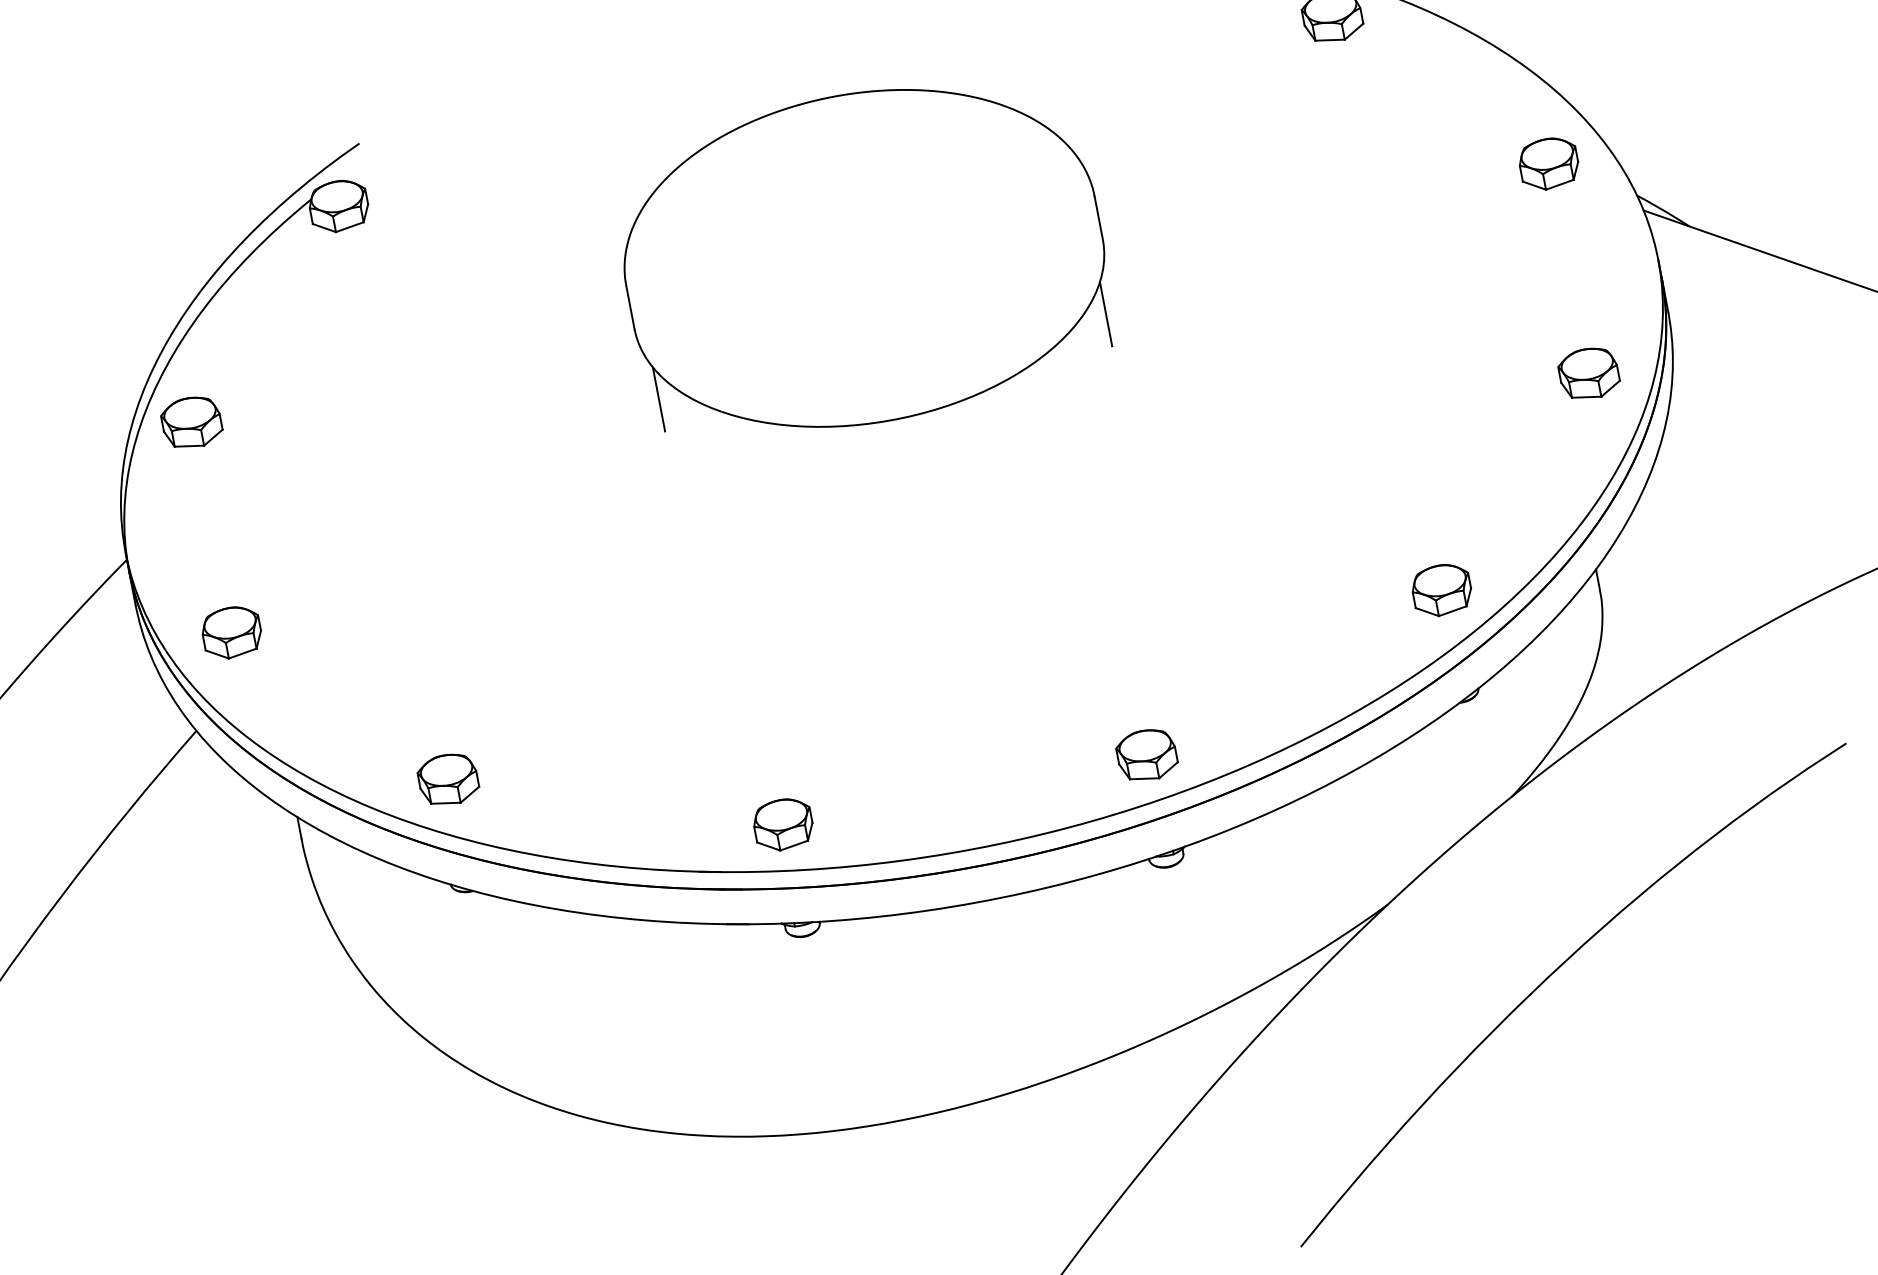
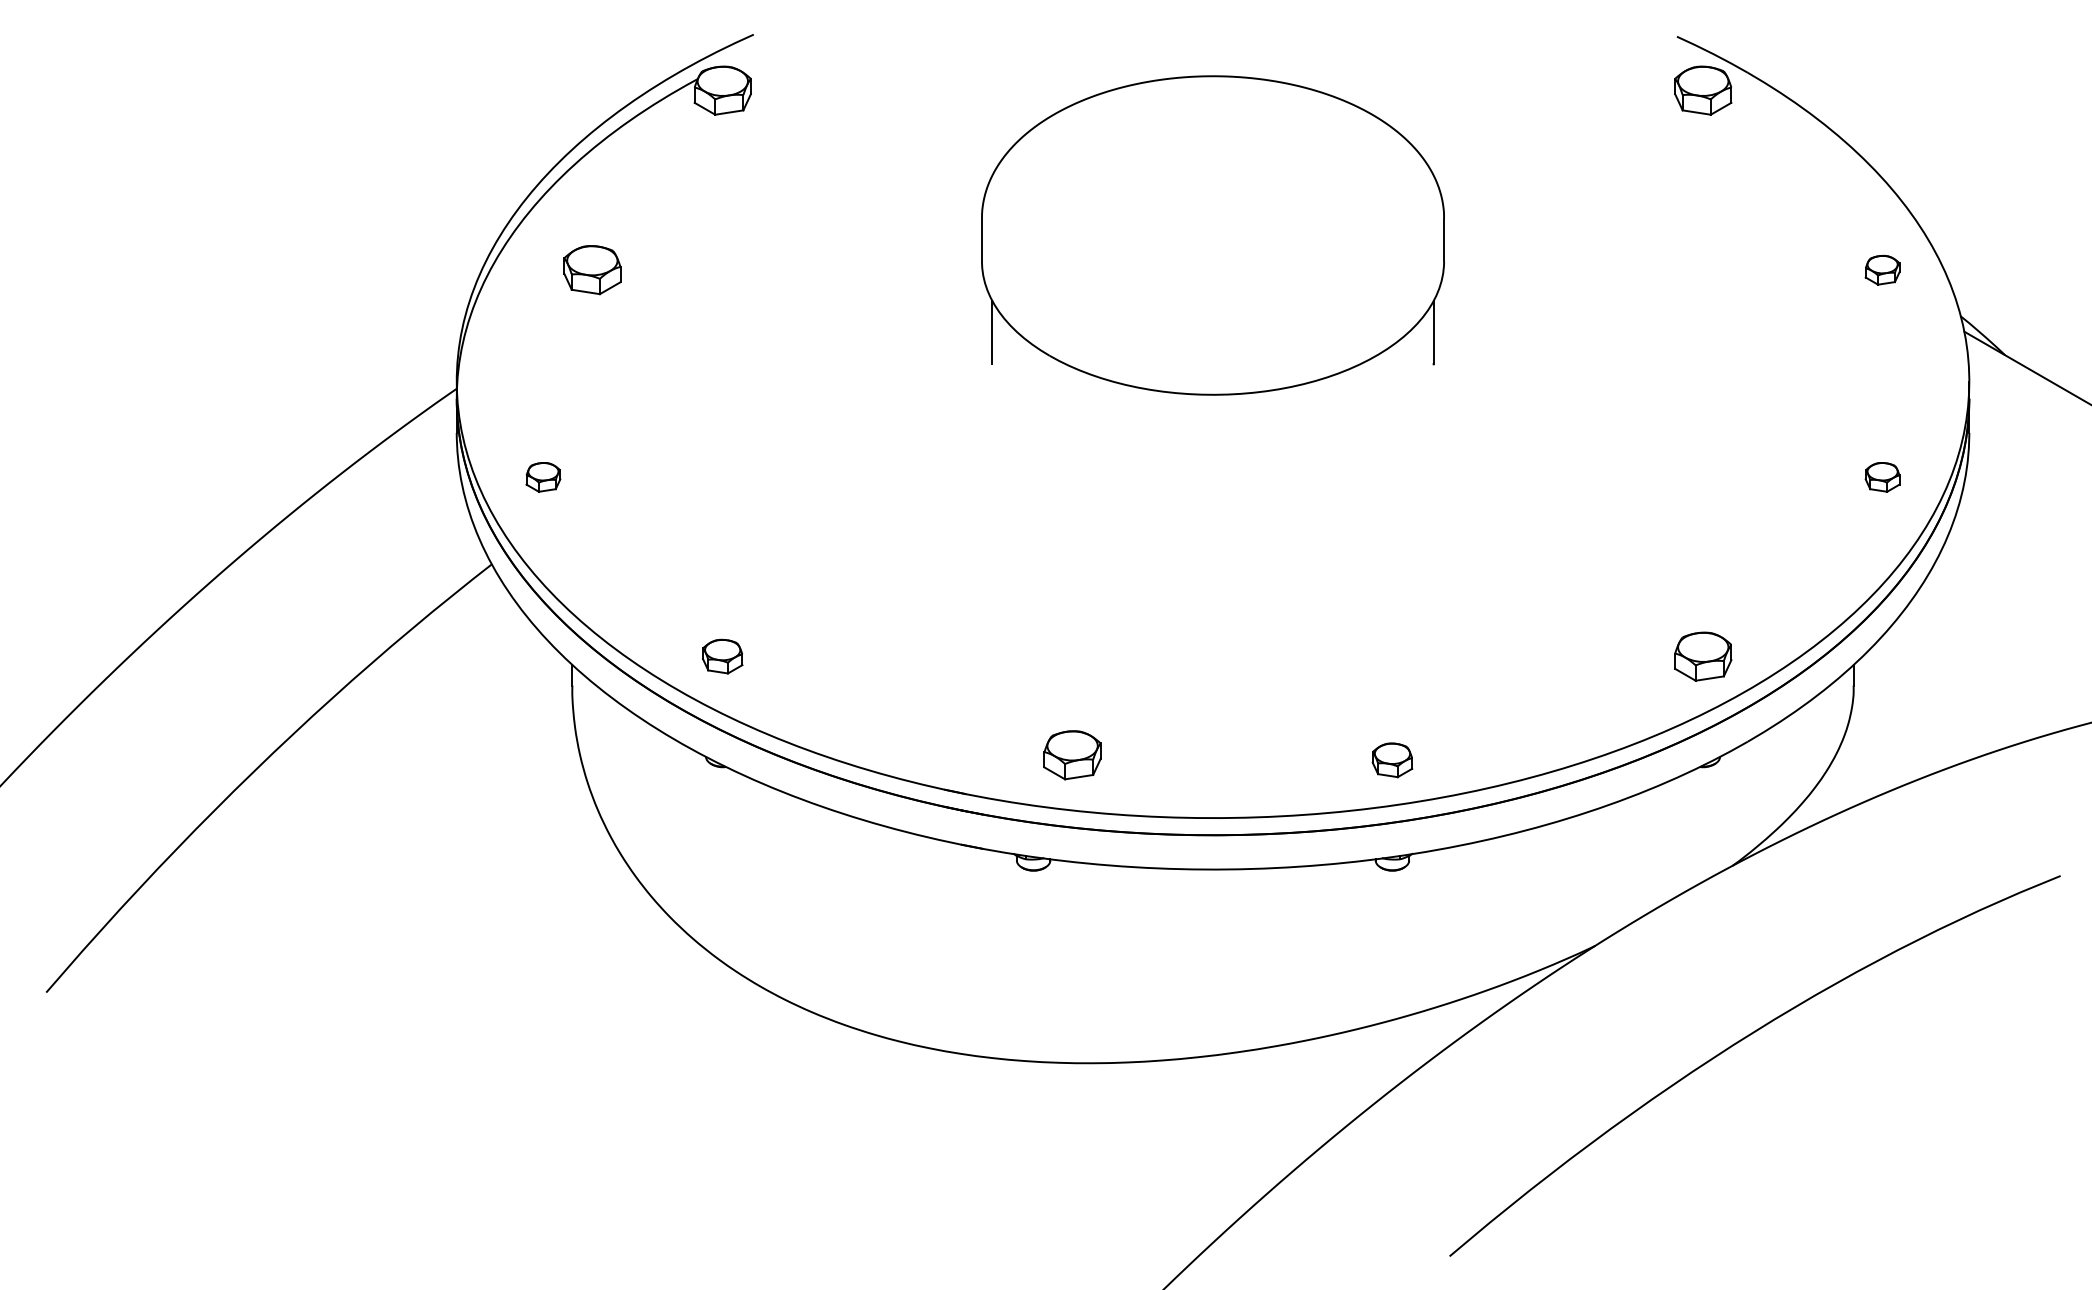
part: (1548, 164) -> (1882, 270), size x0.6
part: (1588, 374) -> (1882, 477), size x0.6
part: (192, 423) -> (592, 270), moved
part: (232, 632) -> (543, 477), size x0.6
part: (1147, 755) -> (1392, 760), size x0.7
part: (448, 779) -> (722, 656), size x0.7
part: (783, 824) -> (1072, 755), moved

